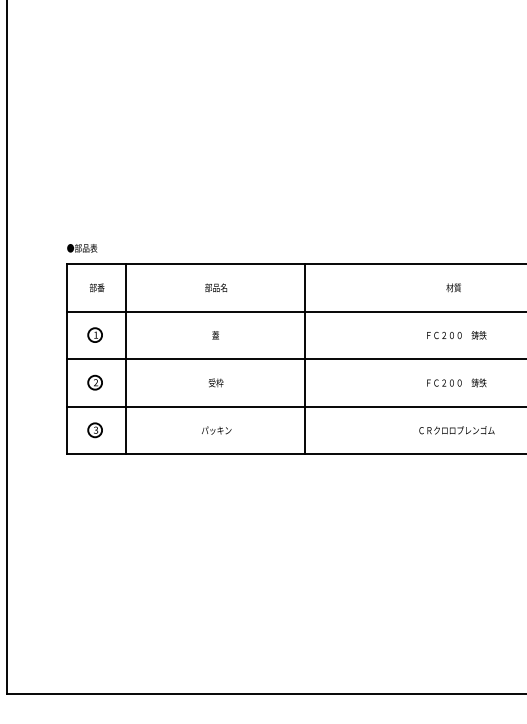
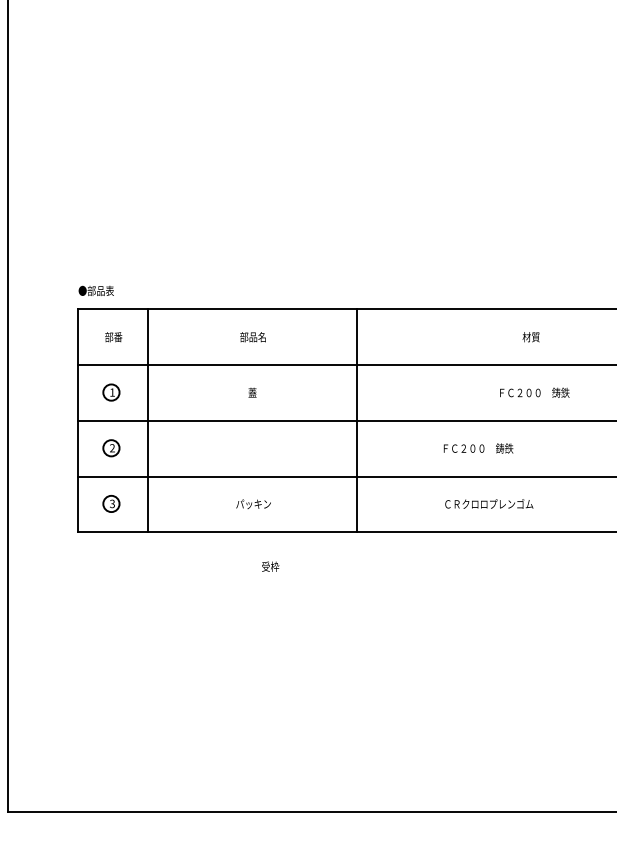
text: (215, 382) -> (269, 566), moved
text: (456, 382) -> (478, 447), moved
text: (456, 430) -> (488, 504), moved

